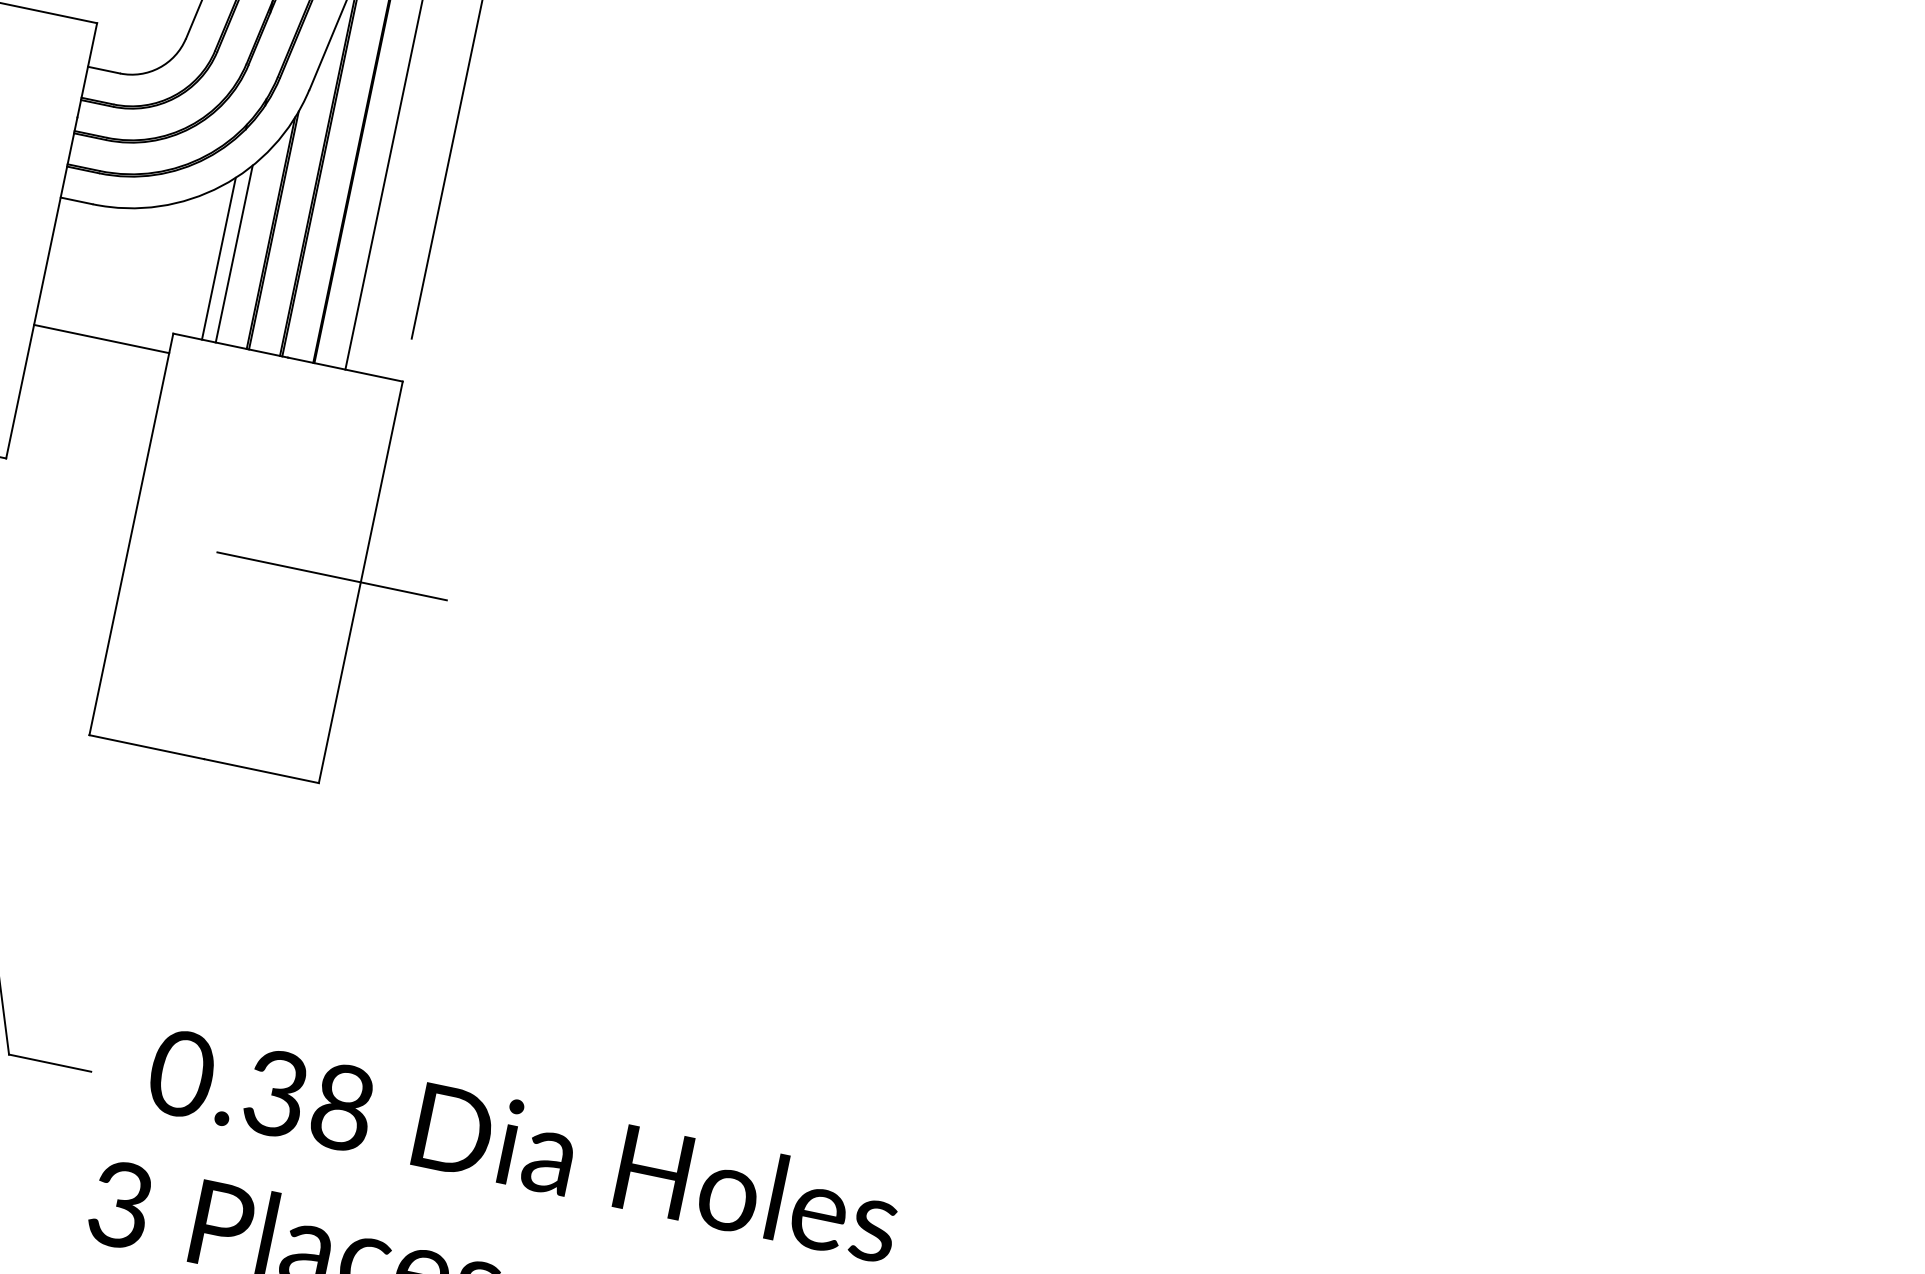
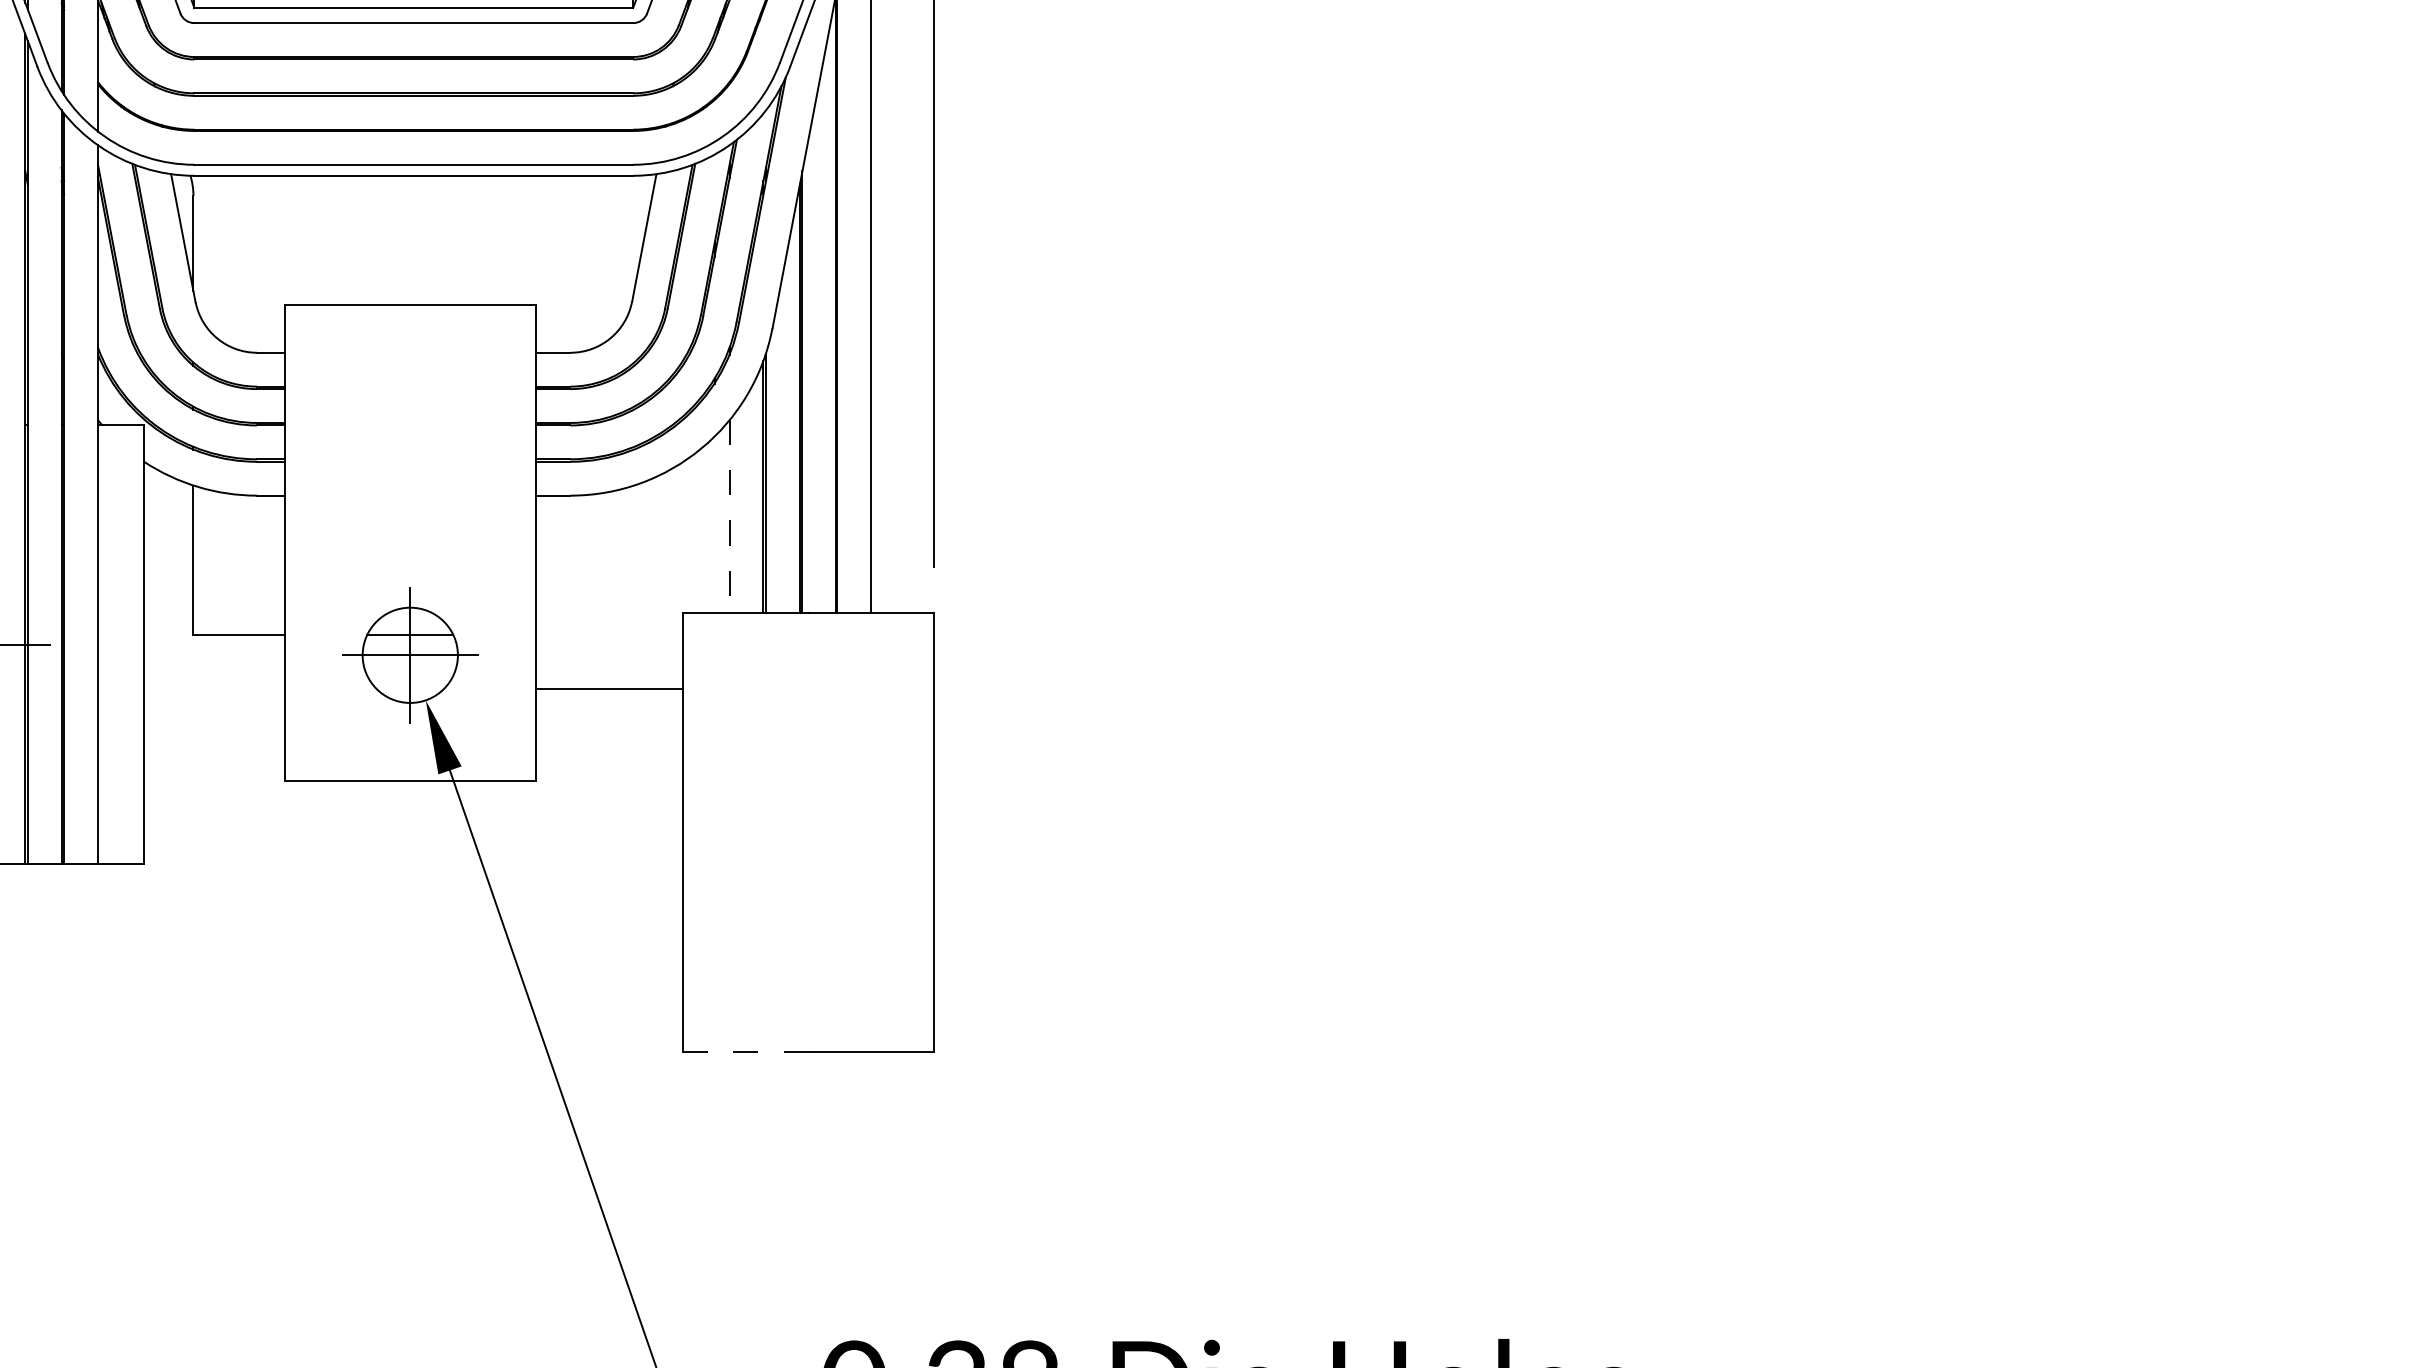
line: (234, 253) -> (729, 516), solid -> dashed
line: (218, 258) -> (714, 524), removed
line: (101, 338) -> (609, 688), moved
line: (332, 576) -> (902, 832), removed
line: (146, 747) -> (745, 1052), solid -> dashed

